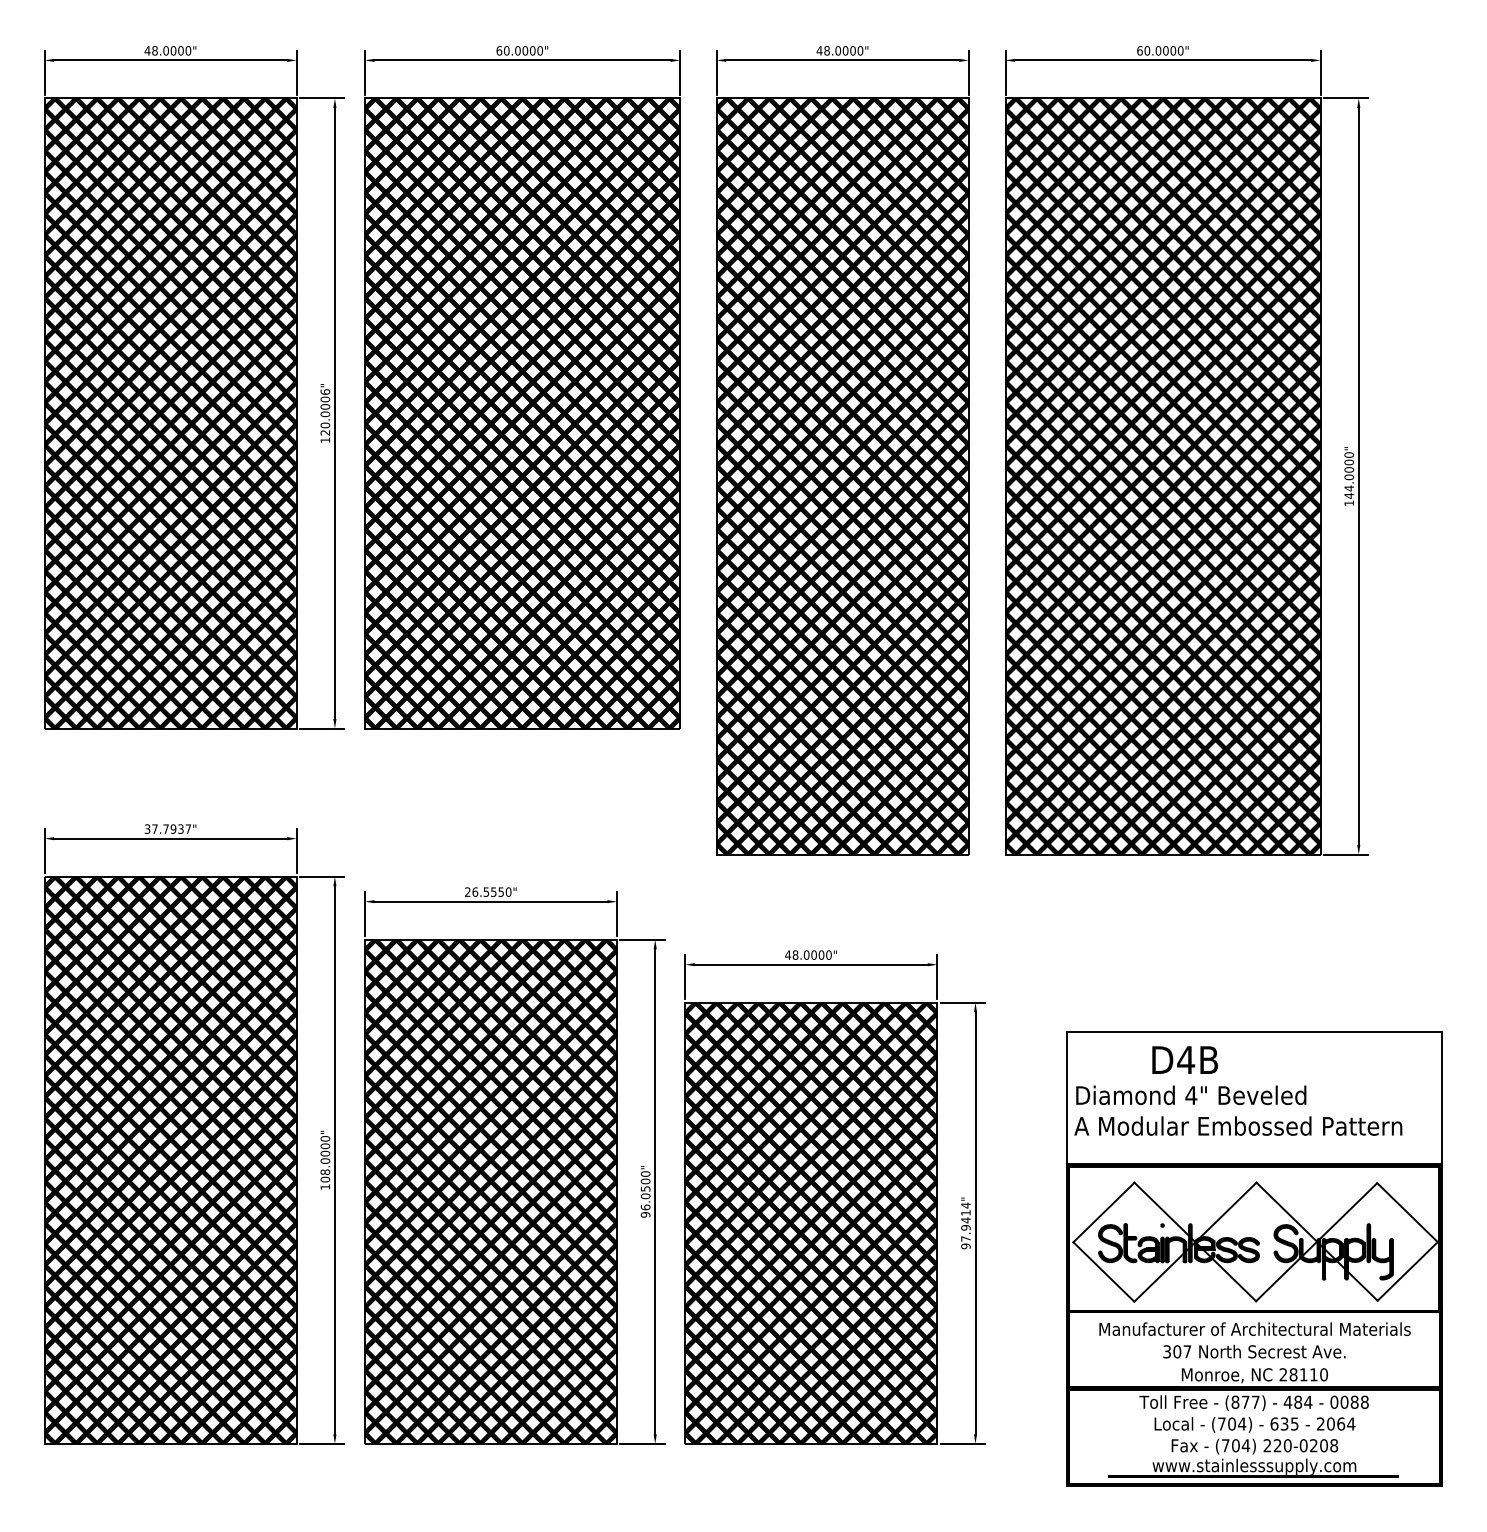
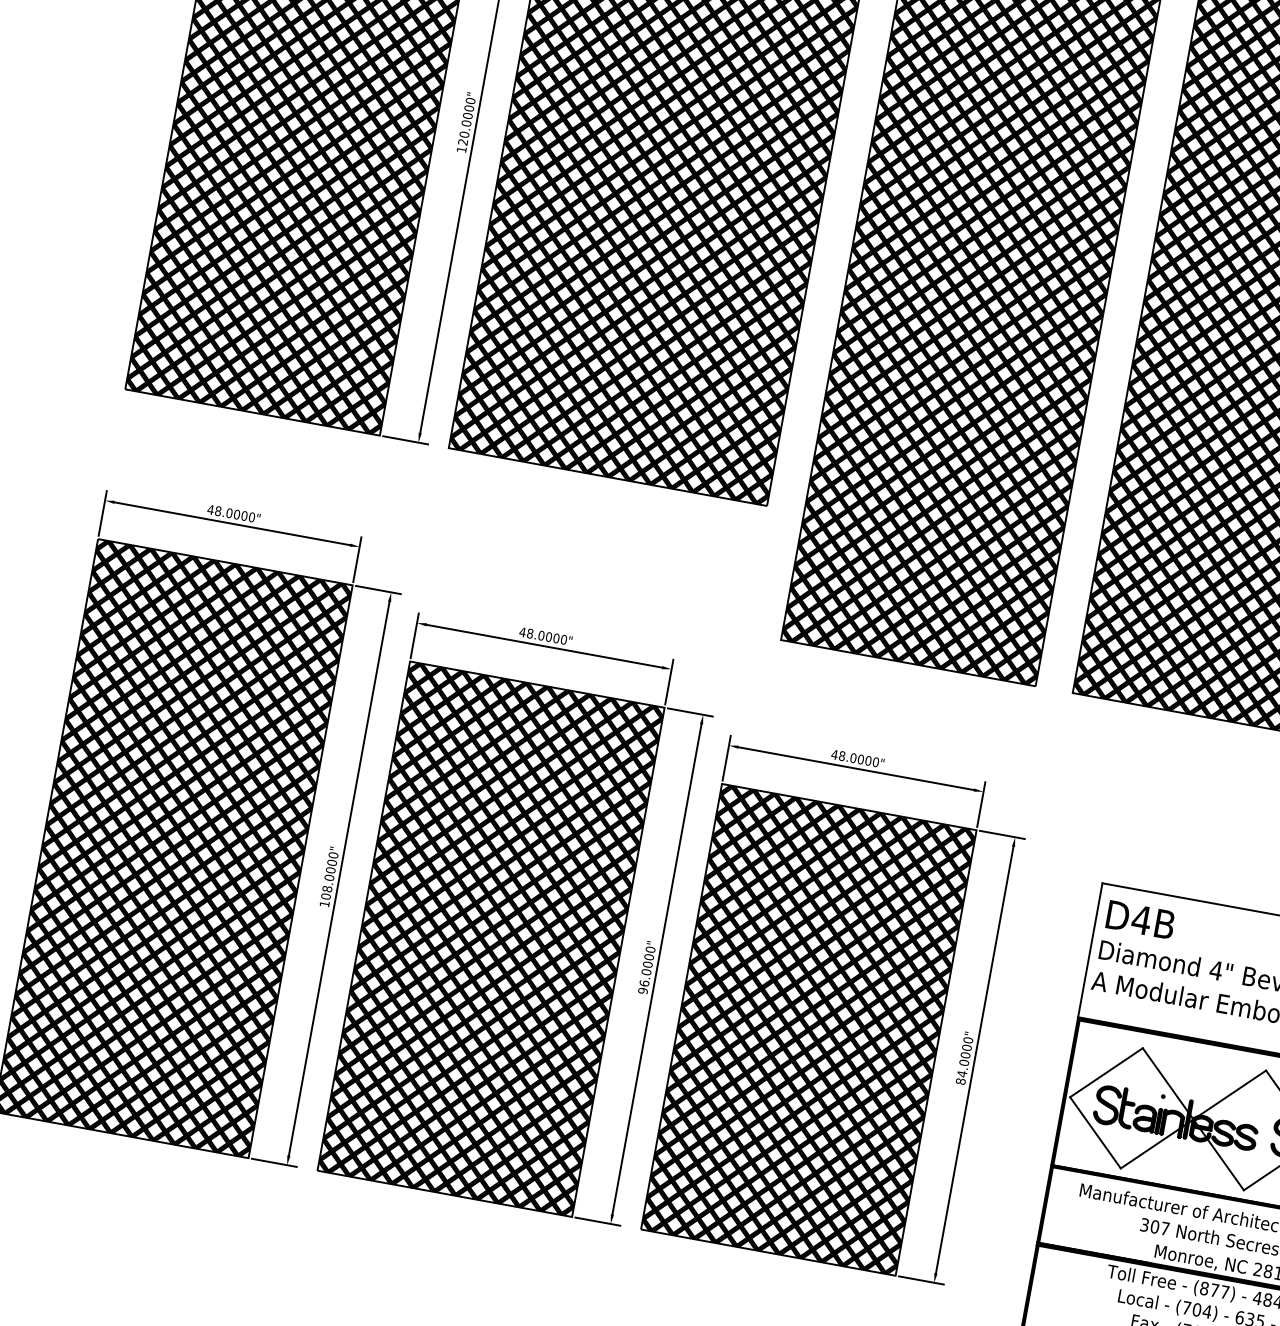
text: (324, 391) -> (469, 100), 120.0006" -> 120.0000"
text: (167, 828) -> (231, 512), 37.7937" -> 48.0000"
text: (484, 891) -> (539, 634), 26.5550" -> 48.0000"
text: (1184, 1059) -> (1140, 919), moved
text: (645, 1188) -> (647, 964), 96.0500" -> 96.0000"
text: (965, 1225) -> (964, 1060), 97.9414" -> 84.0000"

